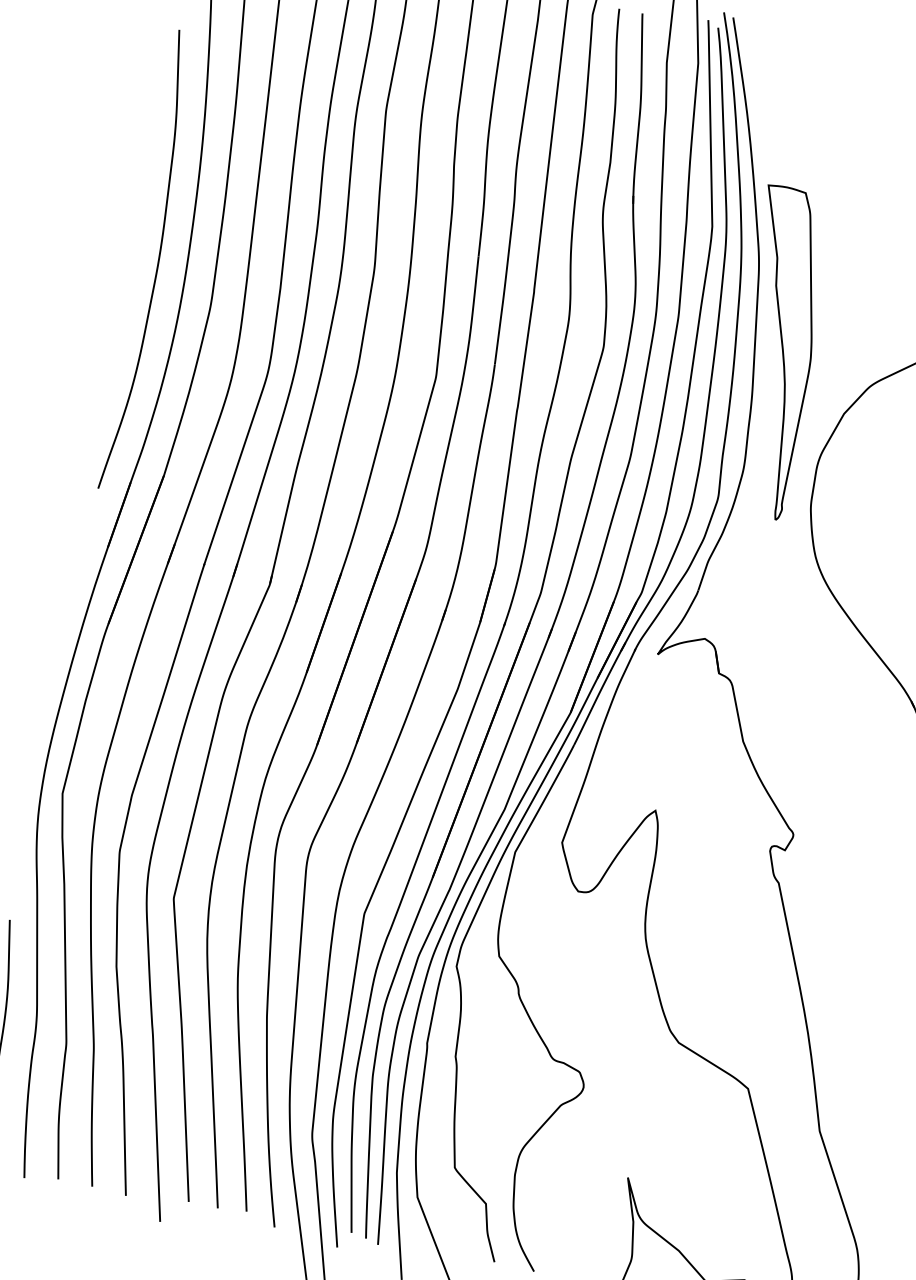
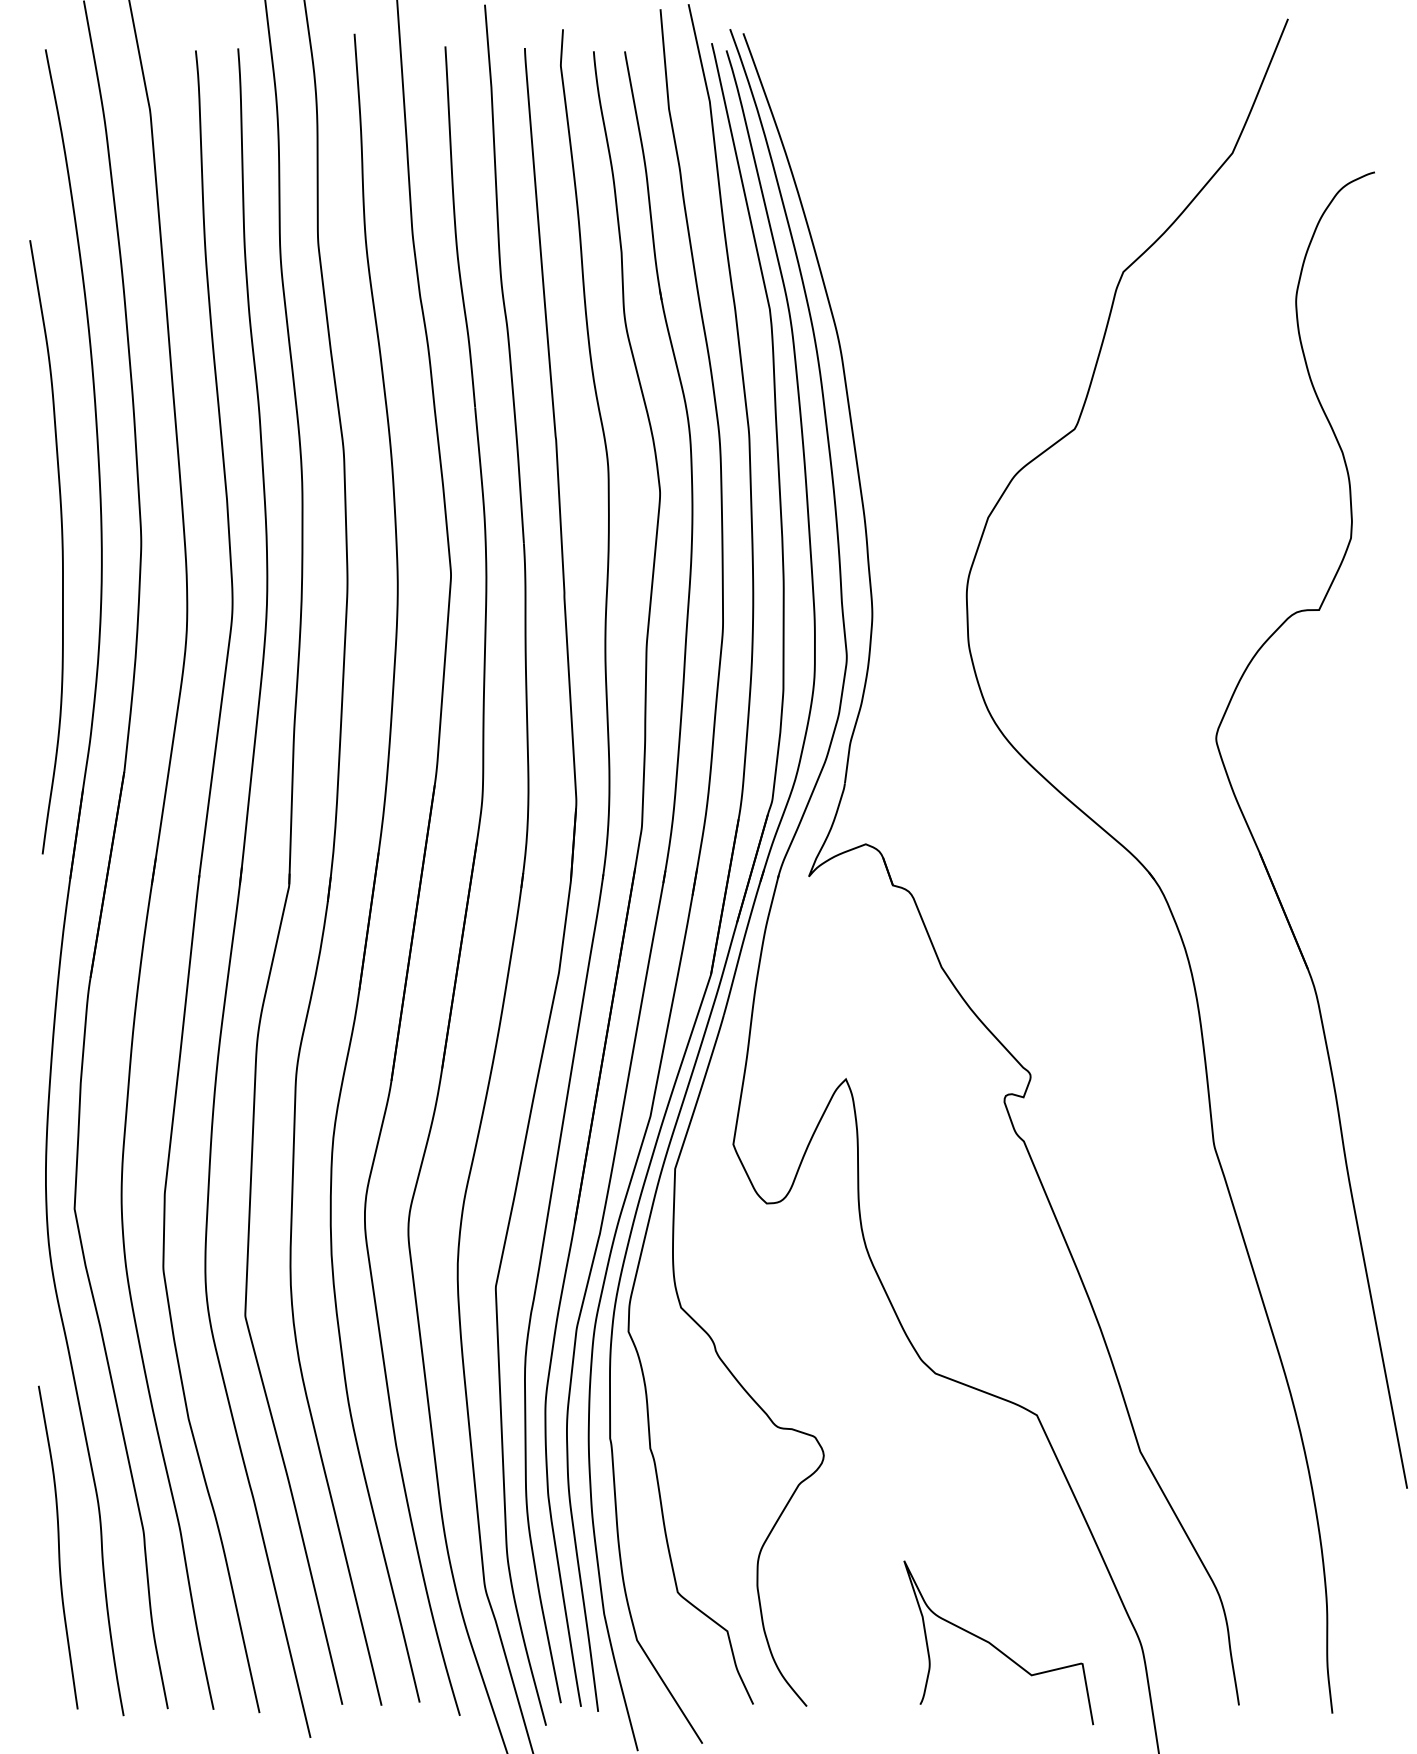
curve: (157, 263) -> (61, 547), moved
part: (782, 352) -> (892, 454), removed

